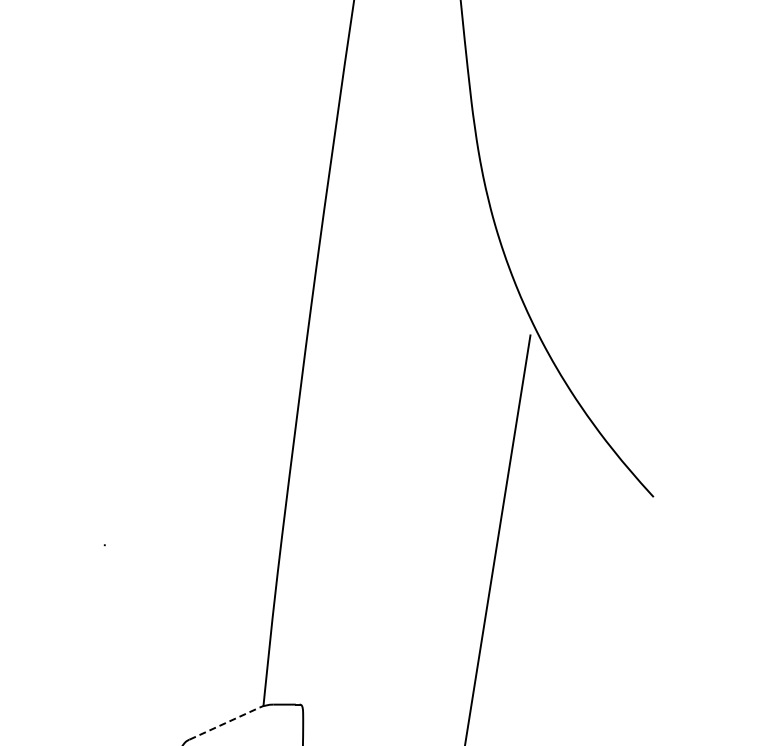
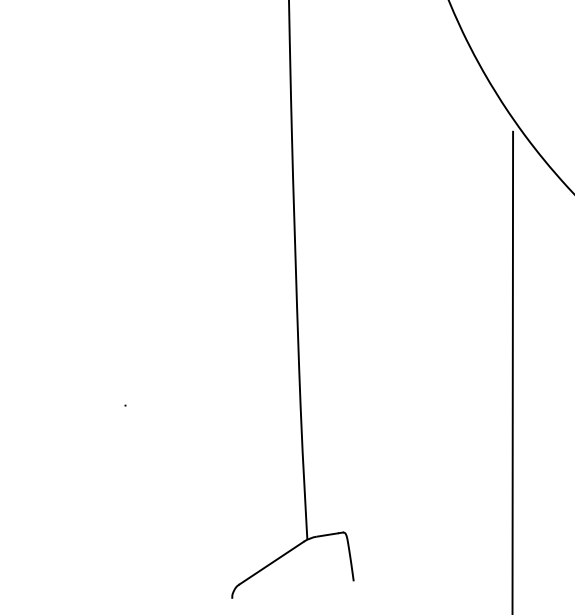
line: (224, 723) -> (271, 562), dashed -> solid

